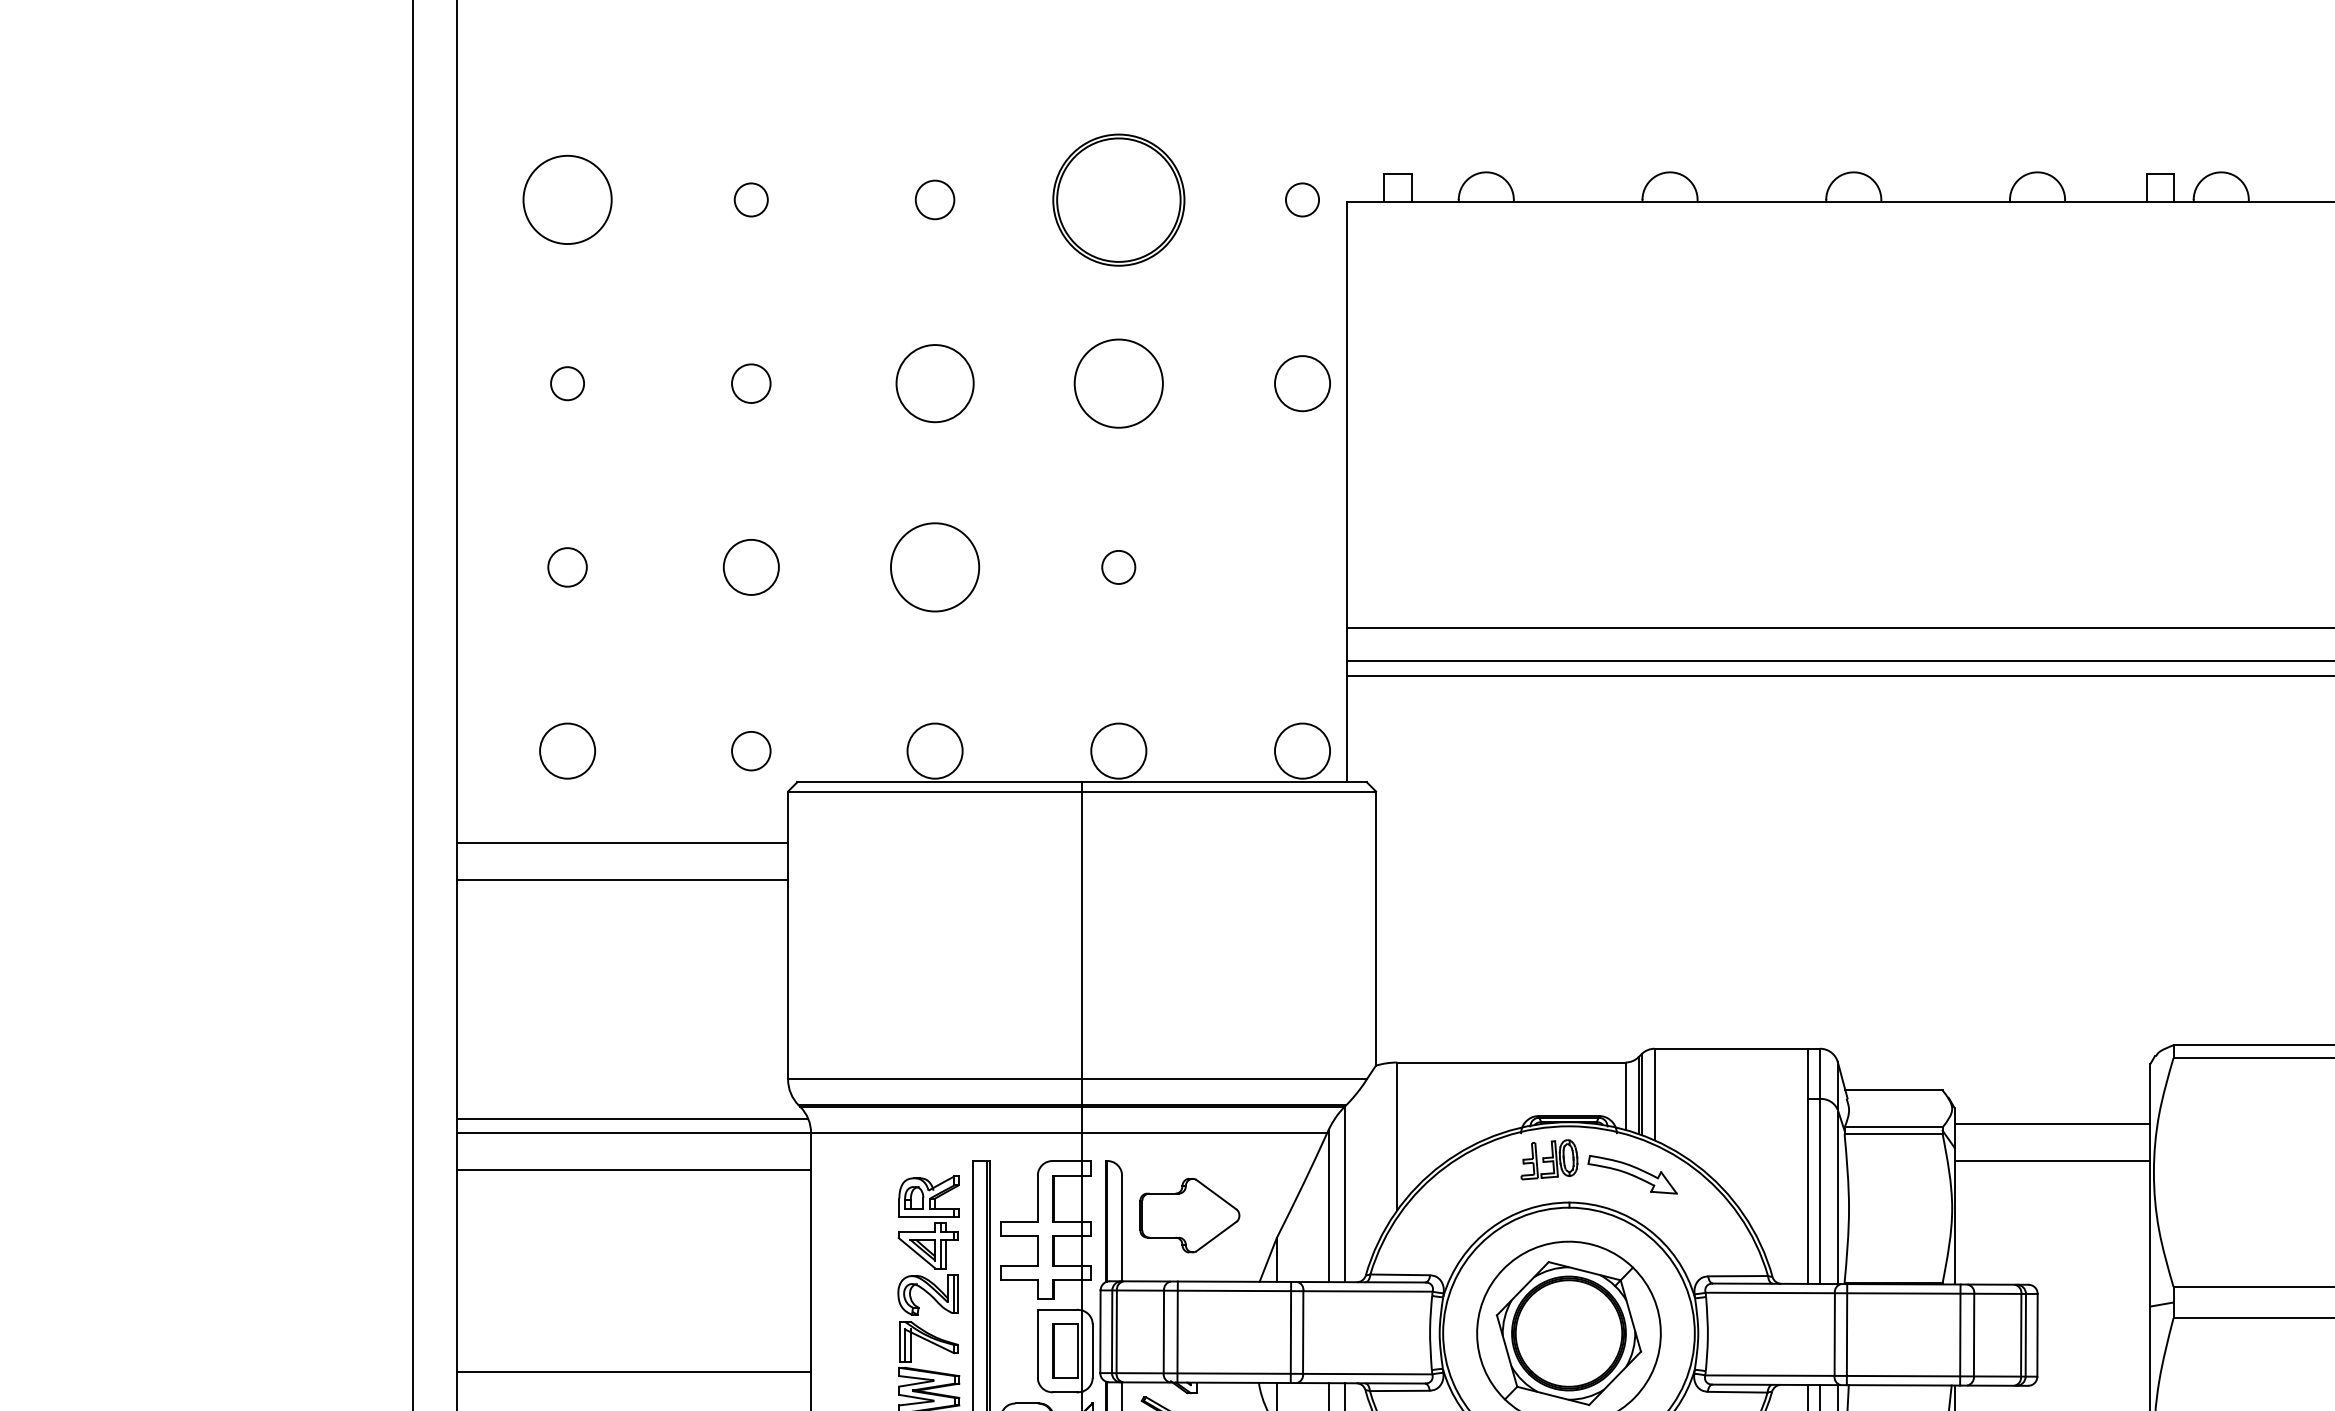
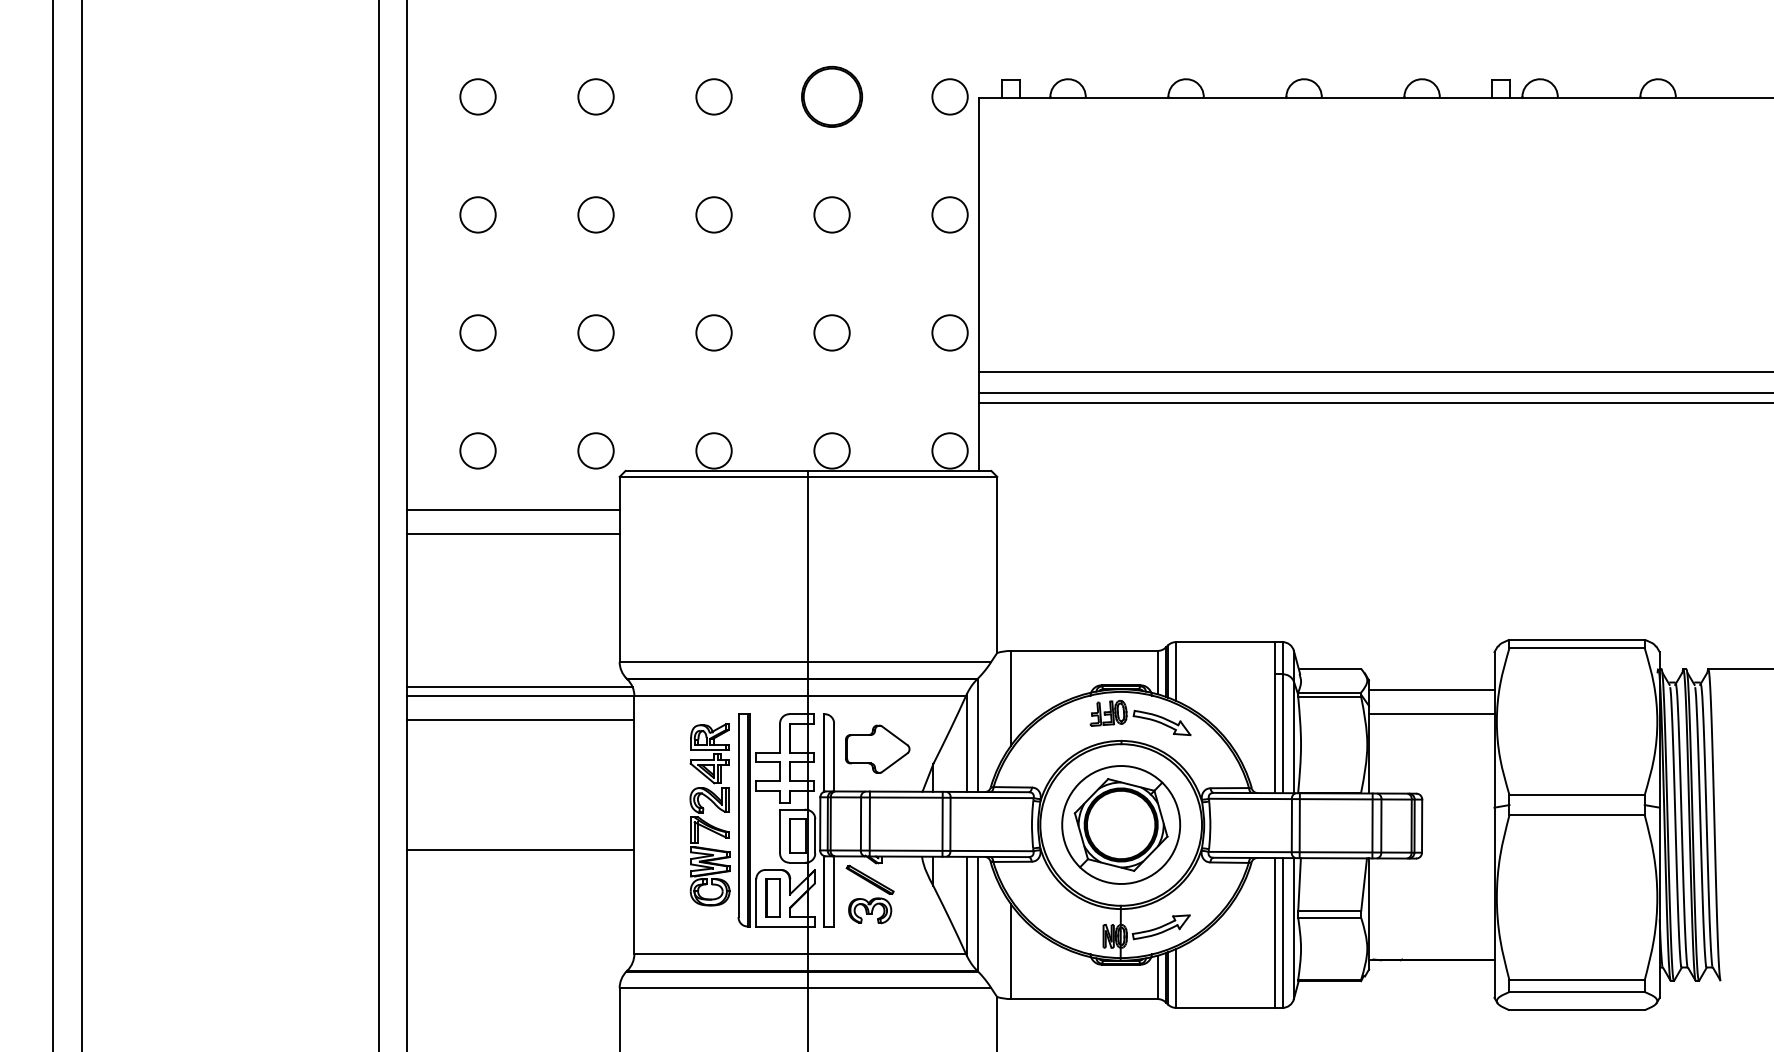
circle: (566, 199) -> (477, 96), size x0.62
circle: (750, 199) -> (595, 96), size x1.67
circle: (934, 199) -> (713, 96), size x1.43
part: (1117, 199) -> (831, 96), size x0.71
circle: (1301, 199) -> (949, 96), size x1.67
circle: (566, 382) -> (477, 214), size x1.67
circle: (750, 382) -> (595, 214), size x1.43
circle: (934, 382) -> (713, 214), size x0.71
circle: (1117, 382) -> (831, 214), size x0.62
circle: (566, 566) -> (477, 332), size x1.43
circle: (934, 566) -> (713, 332), size x0.62
circle: (1117, 566) -> (831, 332), size x1.67
circle: (1301, 566) -> (949, 332), added
circle: (750, 750) -> (595, 450), size x1.43

